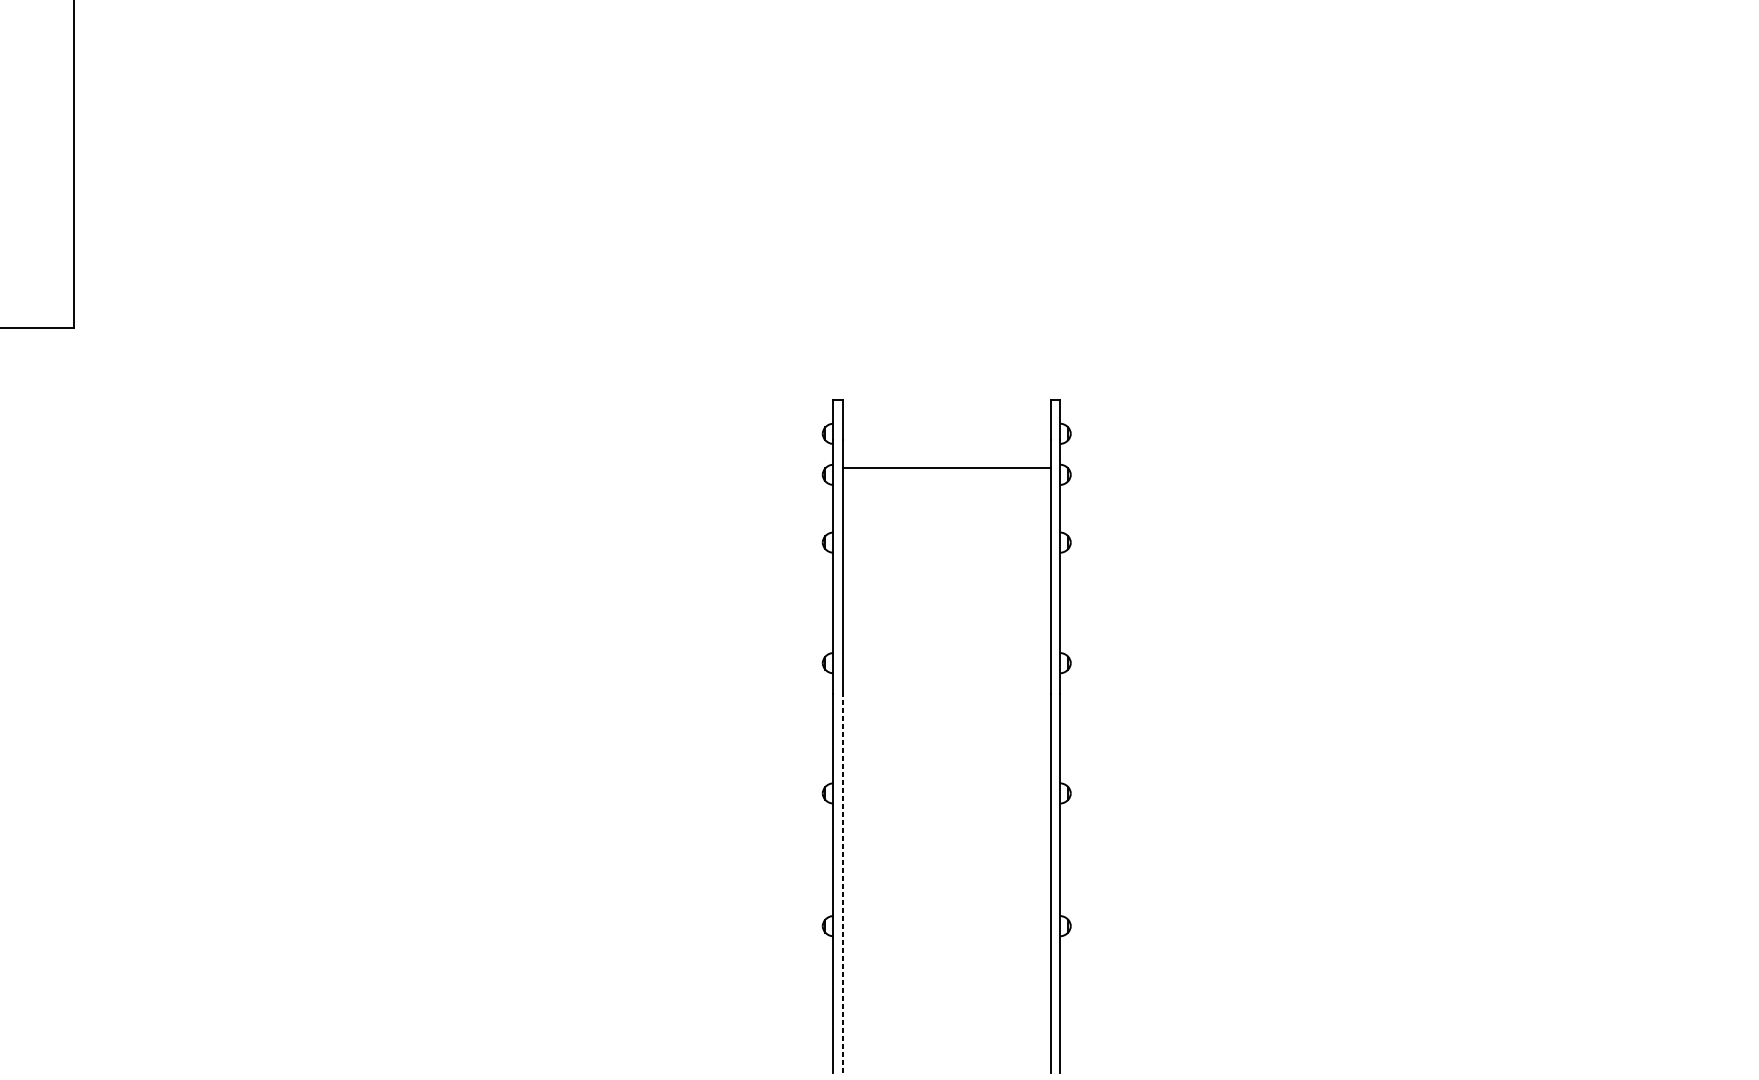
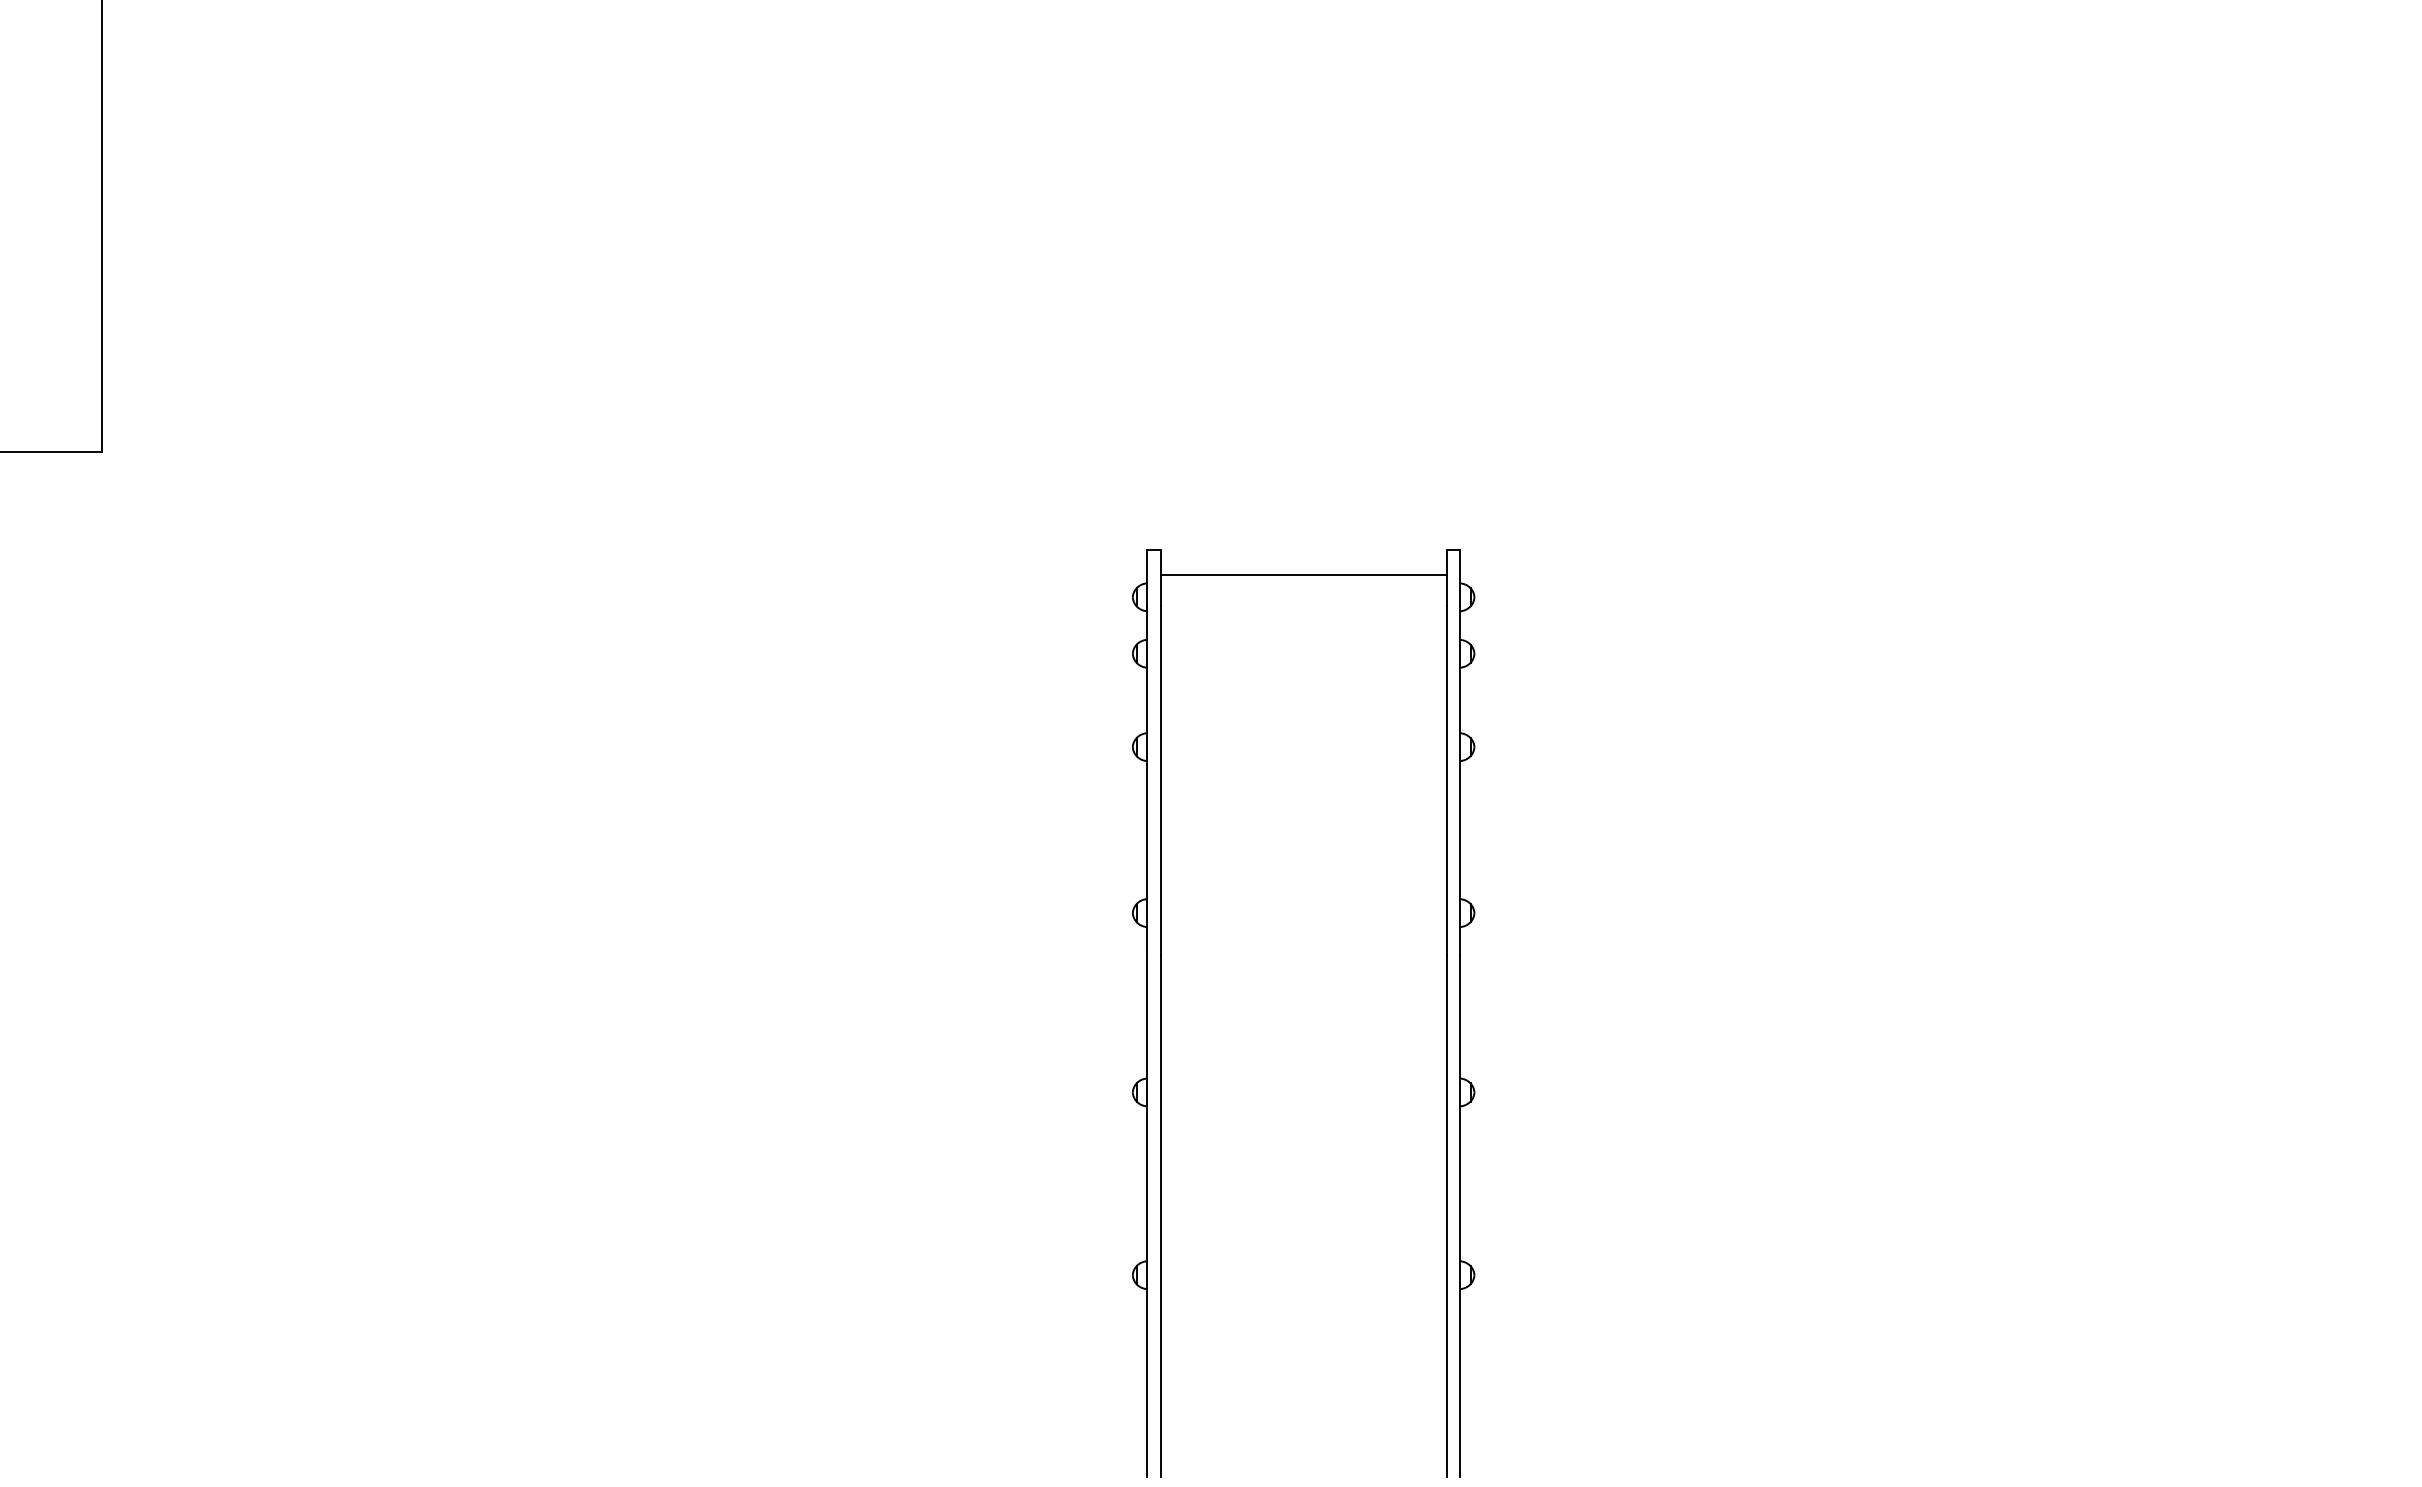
line: (946, 467) -> (1303, 574), moved
line: (842, 883) -> (1160, 1216), dashed -> solid

